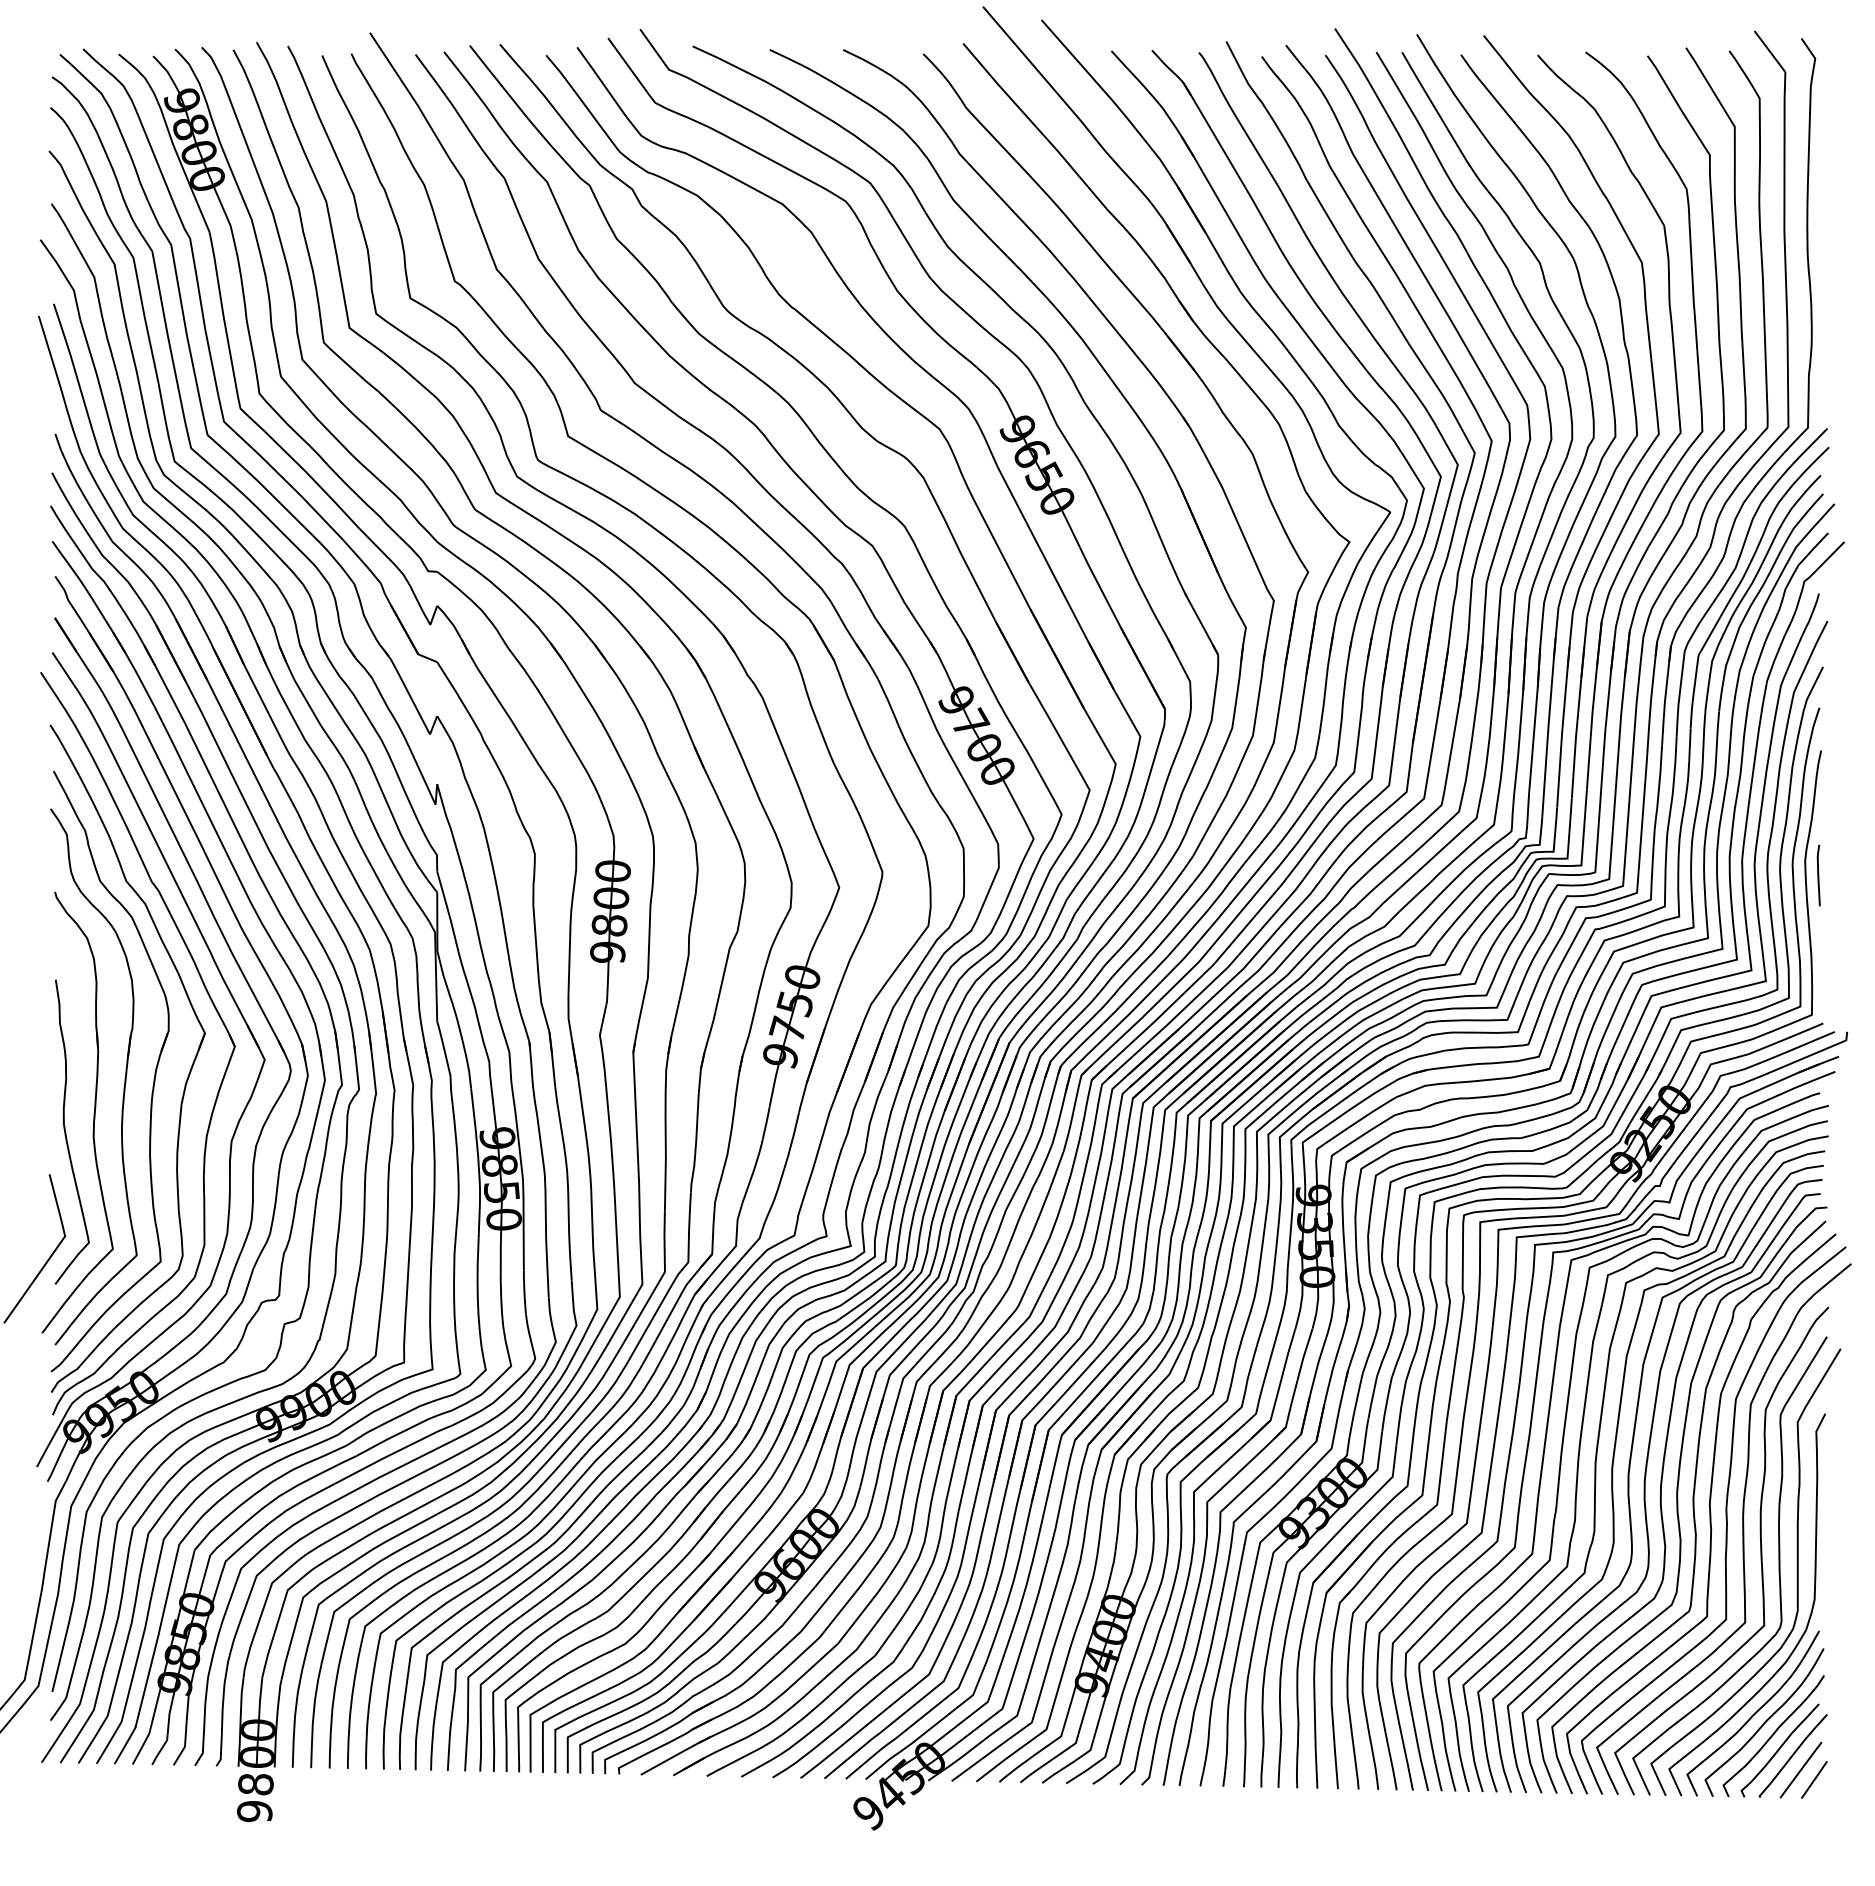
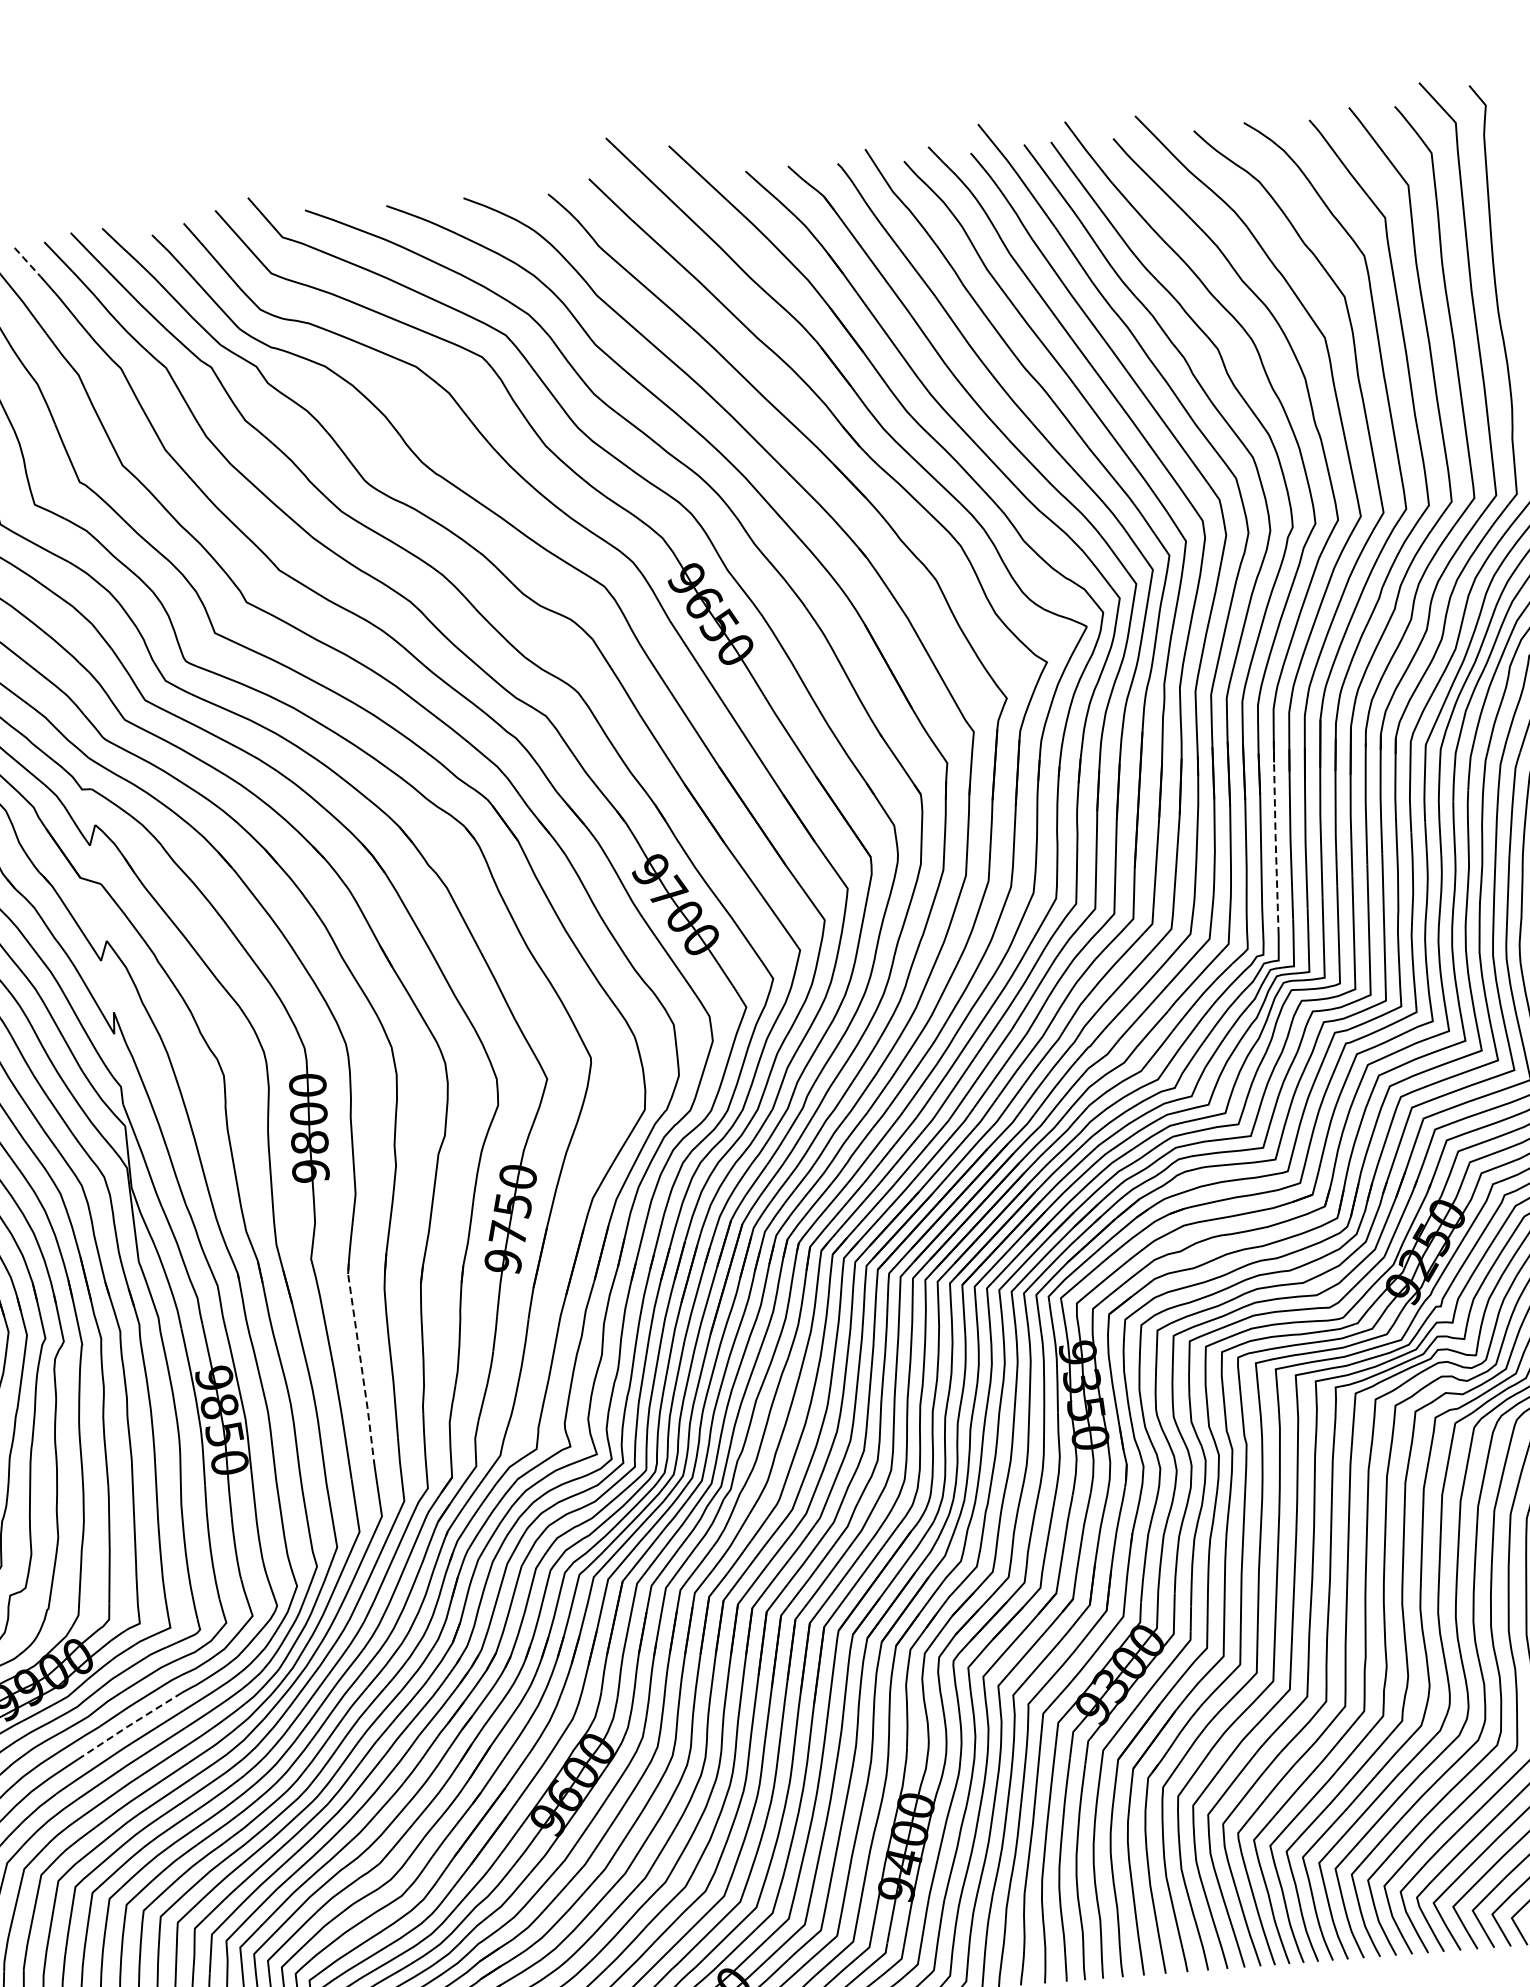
line: (426, 69) -> (27, 262), solid -> dashed
line: (1548, 726) -> (1275, 835), solid -> dashed
line: (637, 1136) -> (361, 1361), solid -> dashed
line: (385, 1457) -> (130, 1725), solid -> dashed

